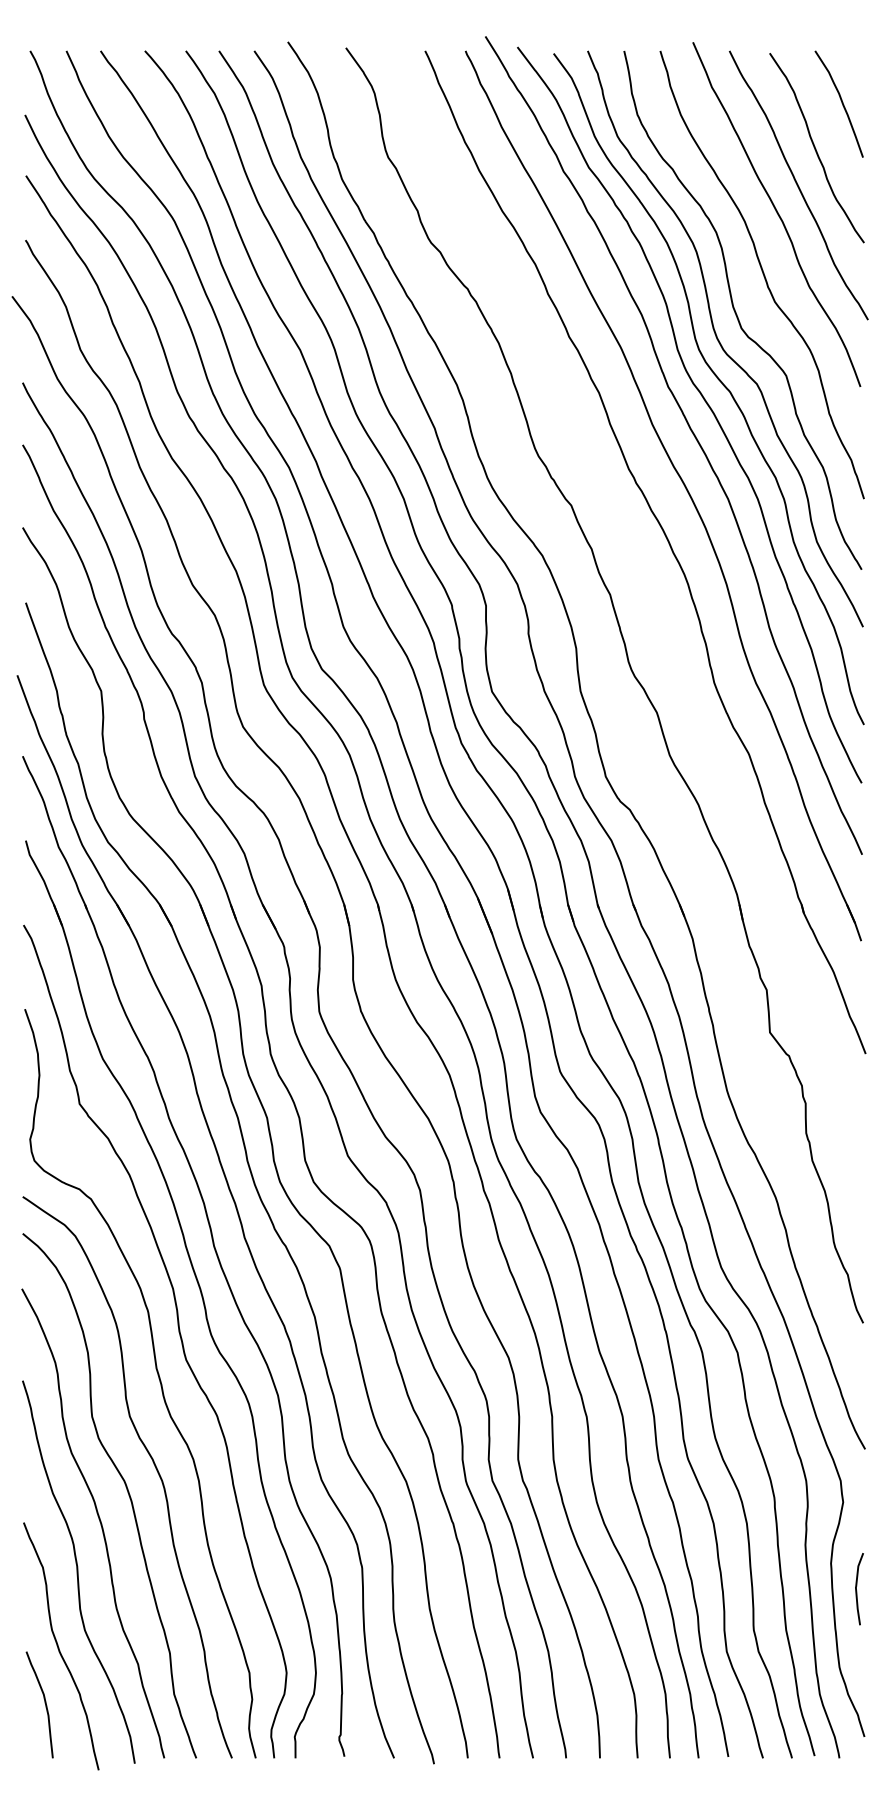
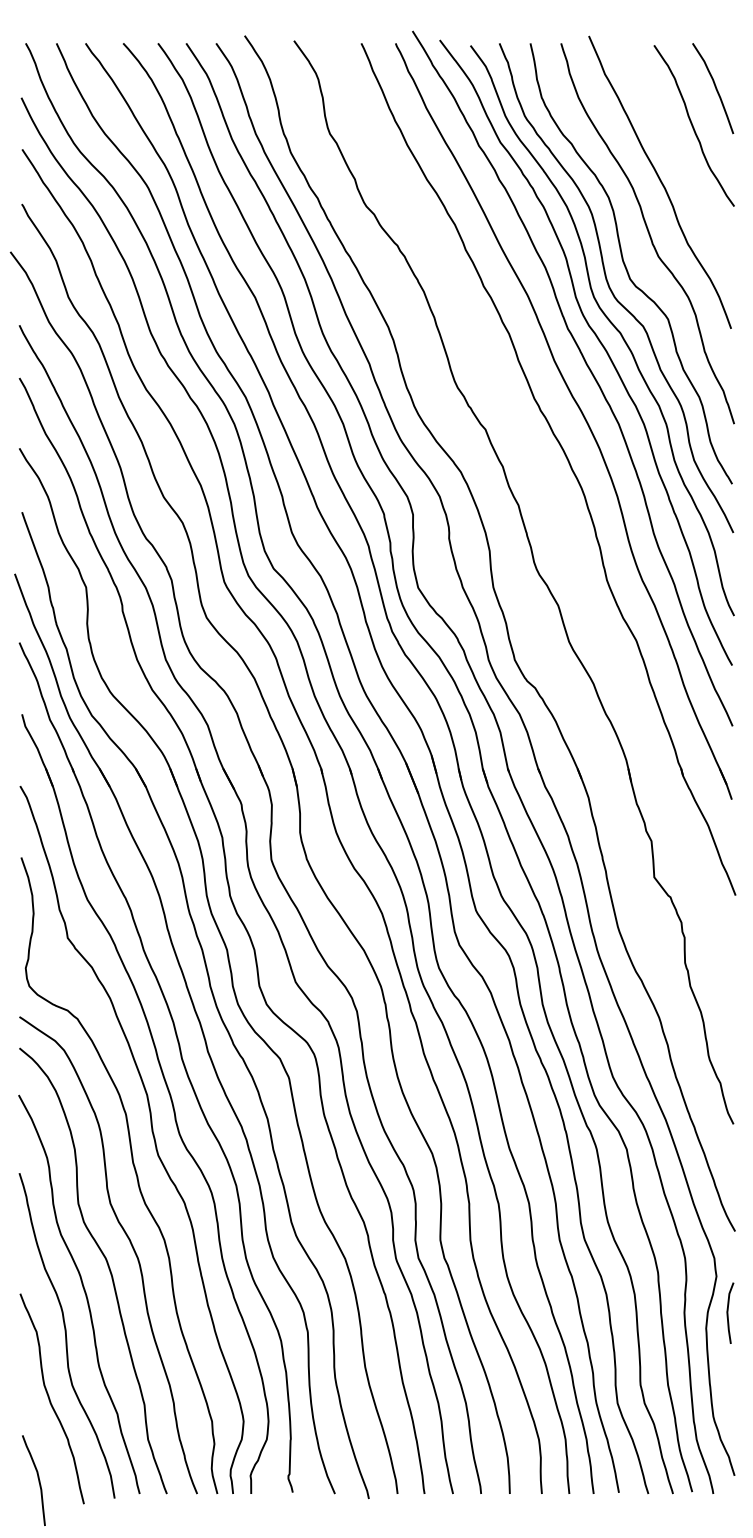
curve: (798, 185) -> (678, 157), removed
curve: (857, 1588) -> (728, 1312), moved
curve: (43, 1702) -> (37, 1478), moved

